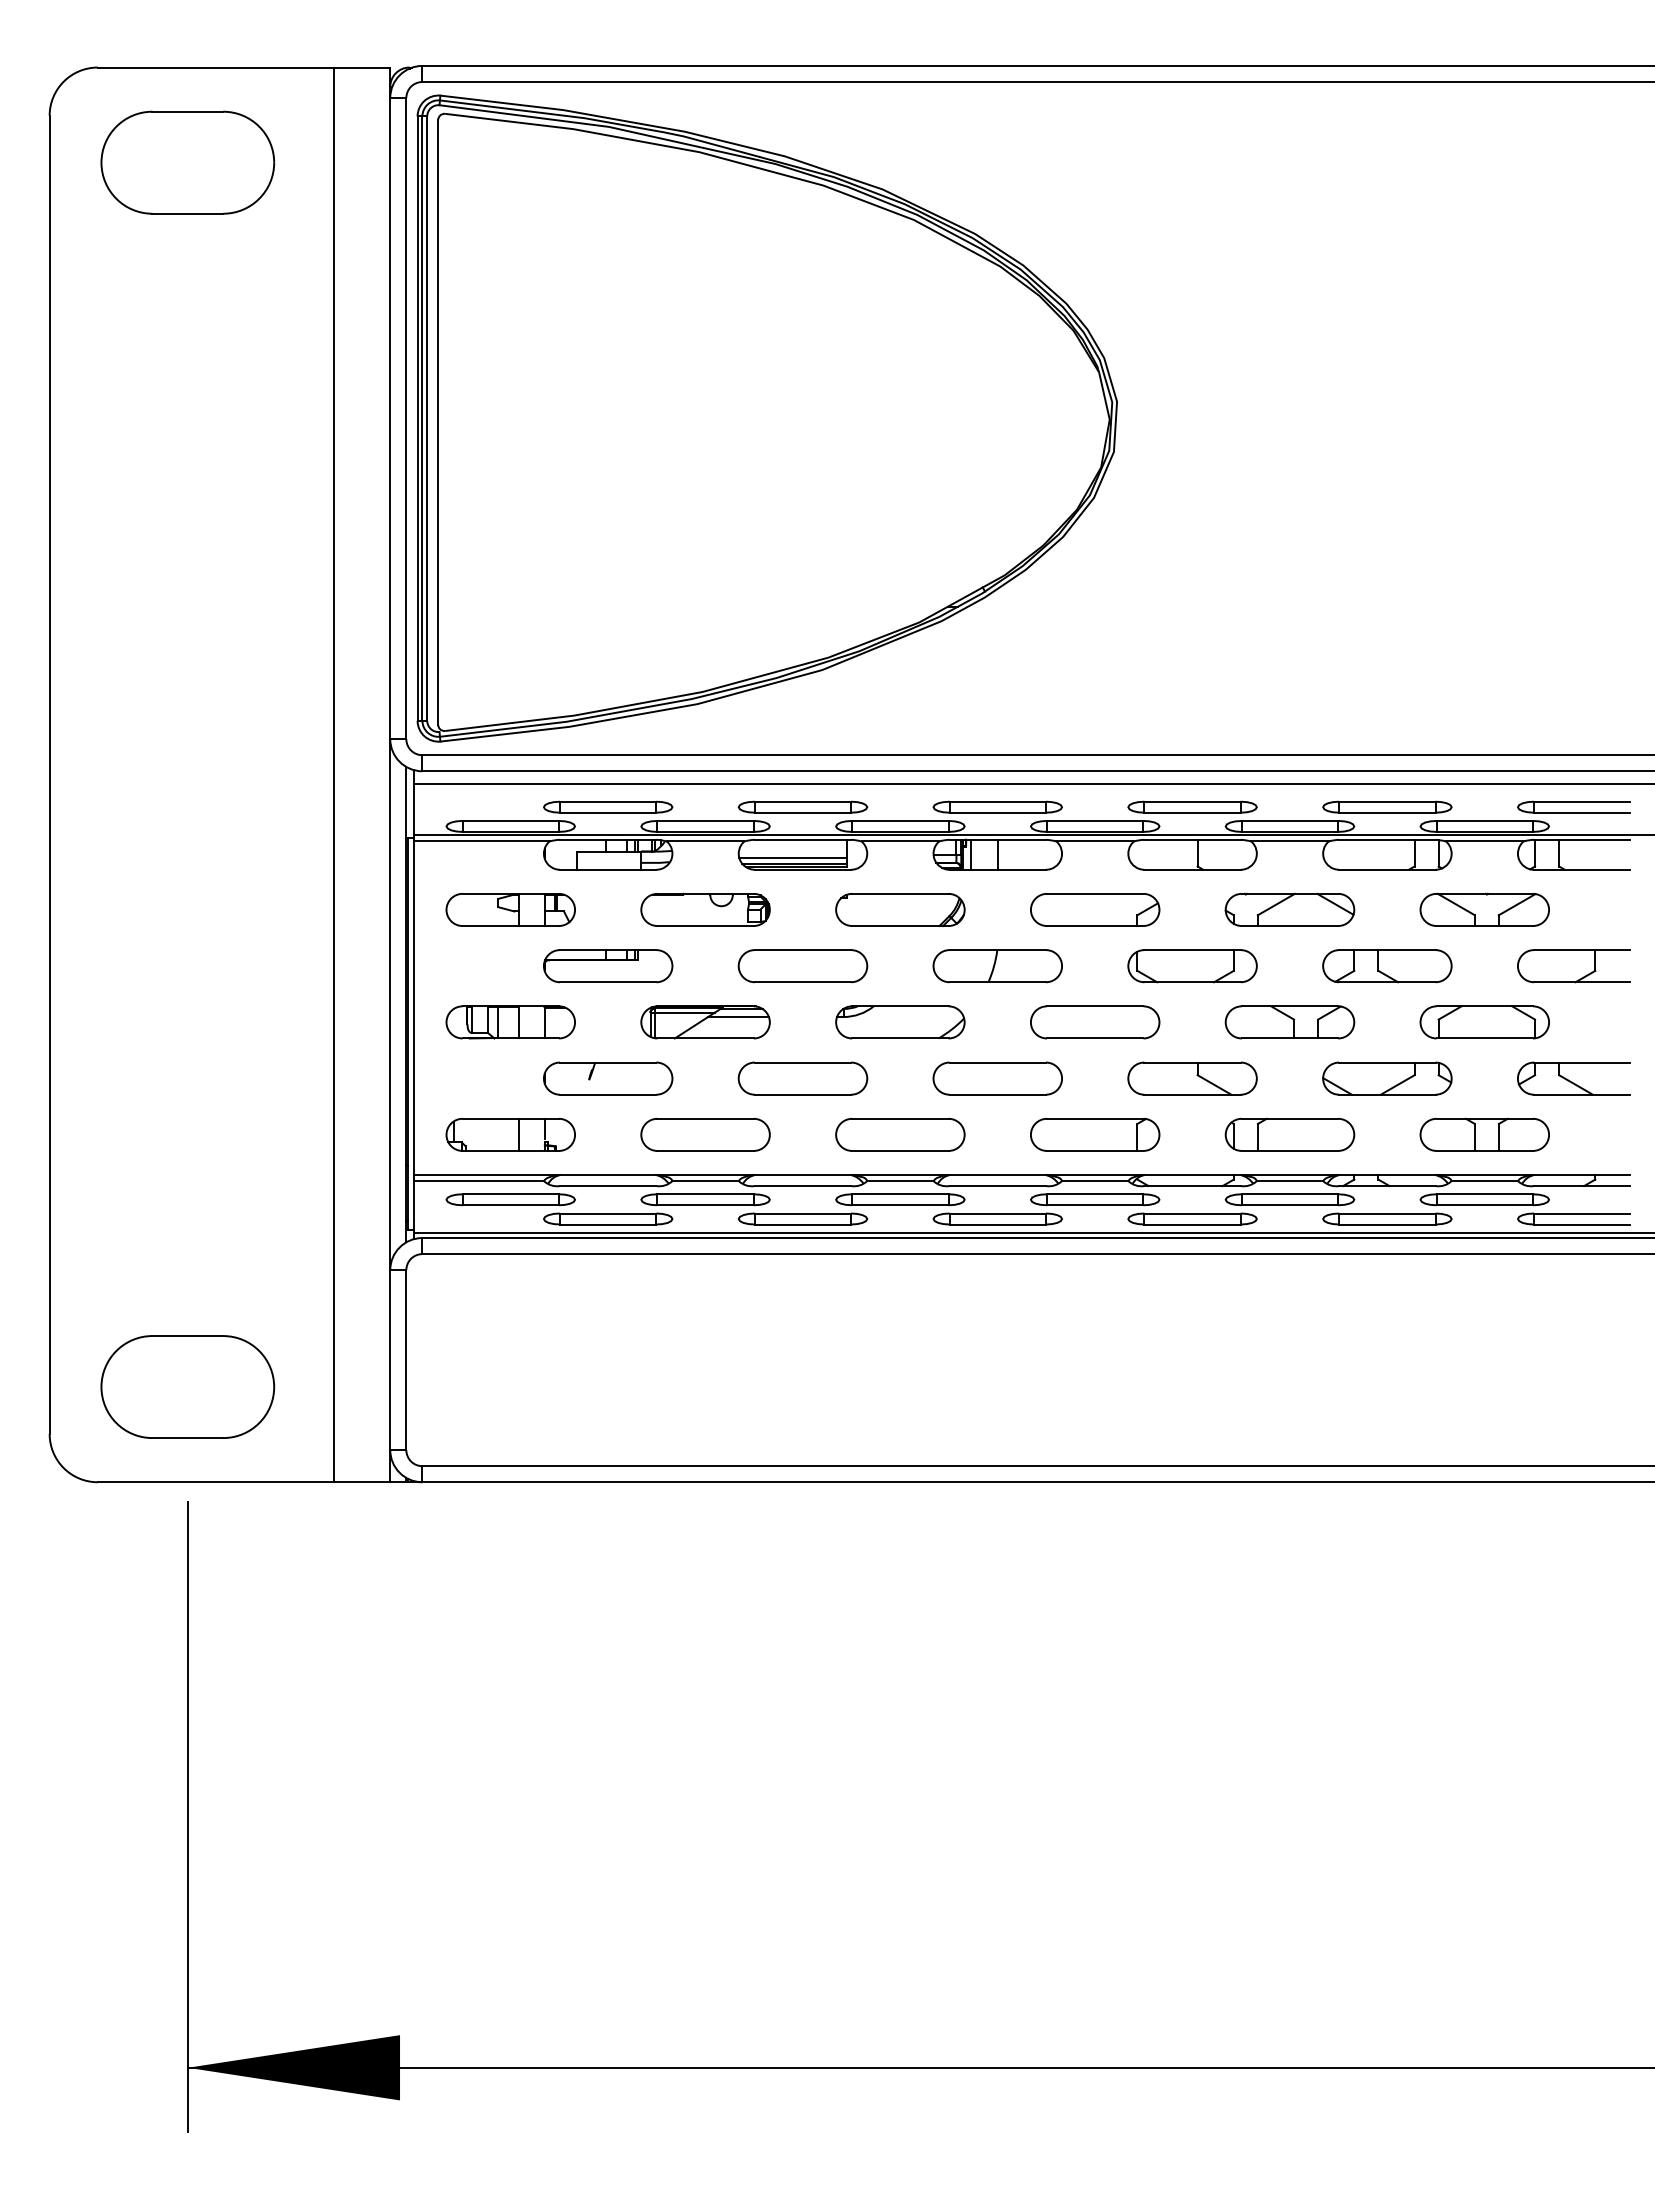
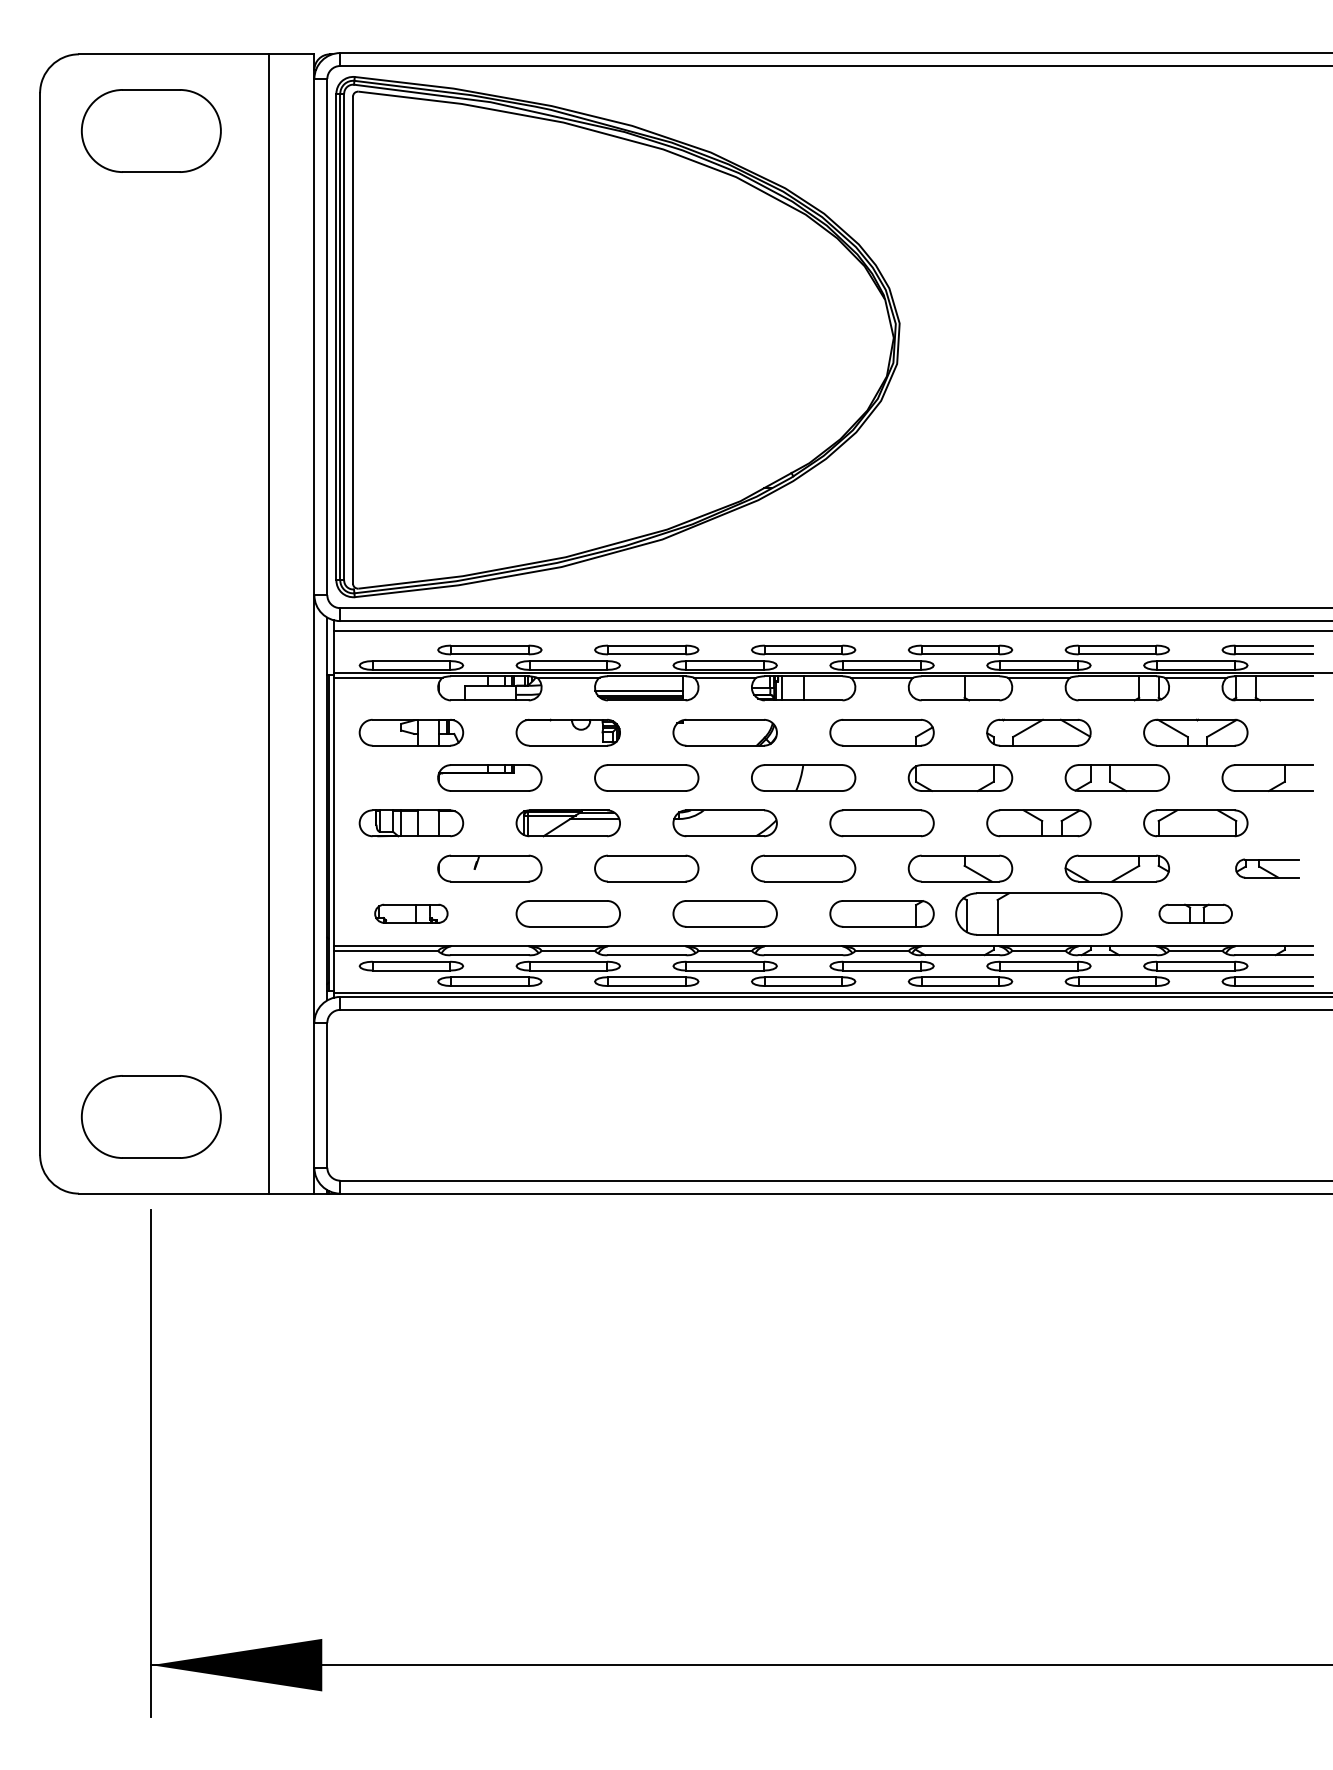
part: (1573, 1078) -> (1267, 868), size x0.7
part: (510, 1134) -> (411, 913), size x0.7
part: (1289, 1134) -> (1038, 913), size x1.6
part: (1484, 1134) -> (1195, 913), size x0.7

